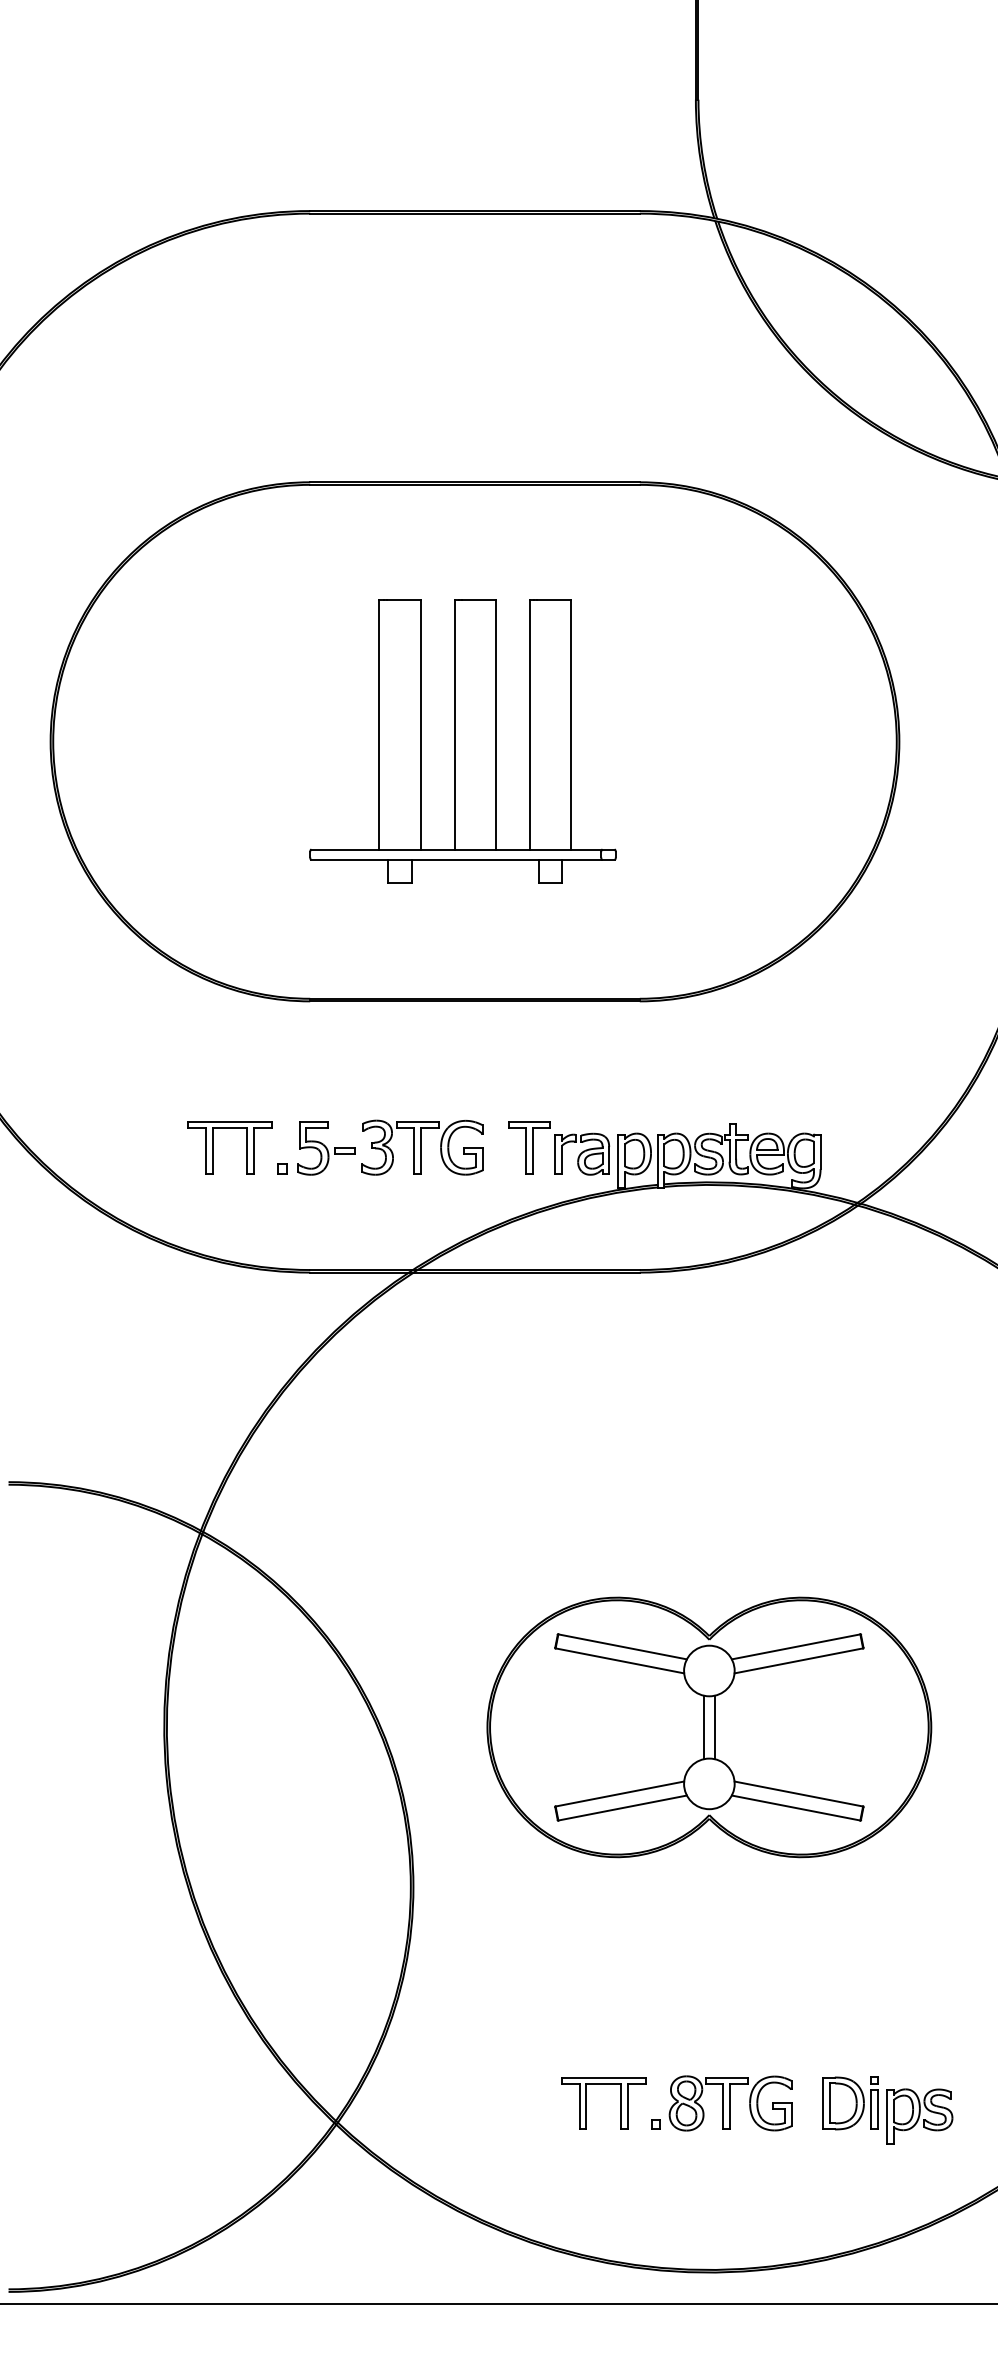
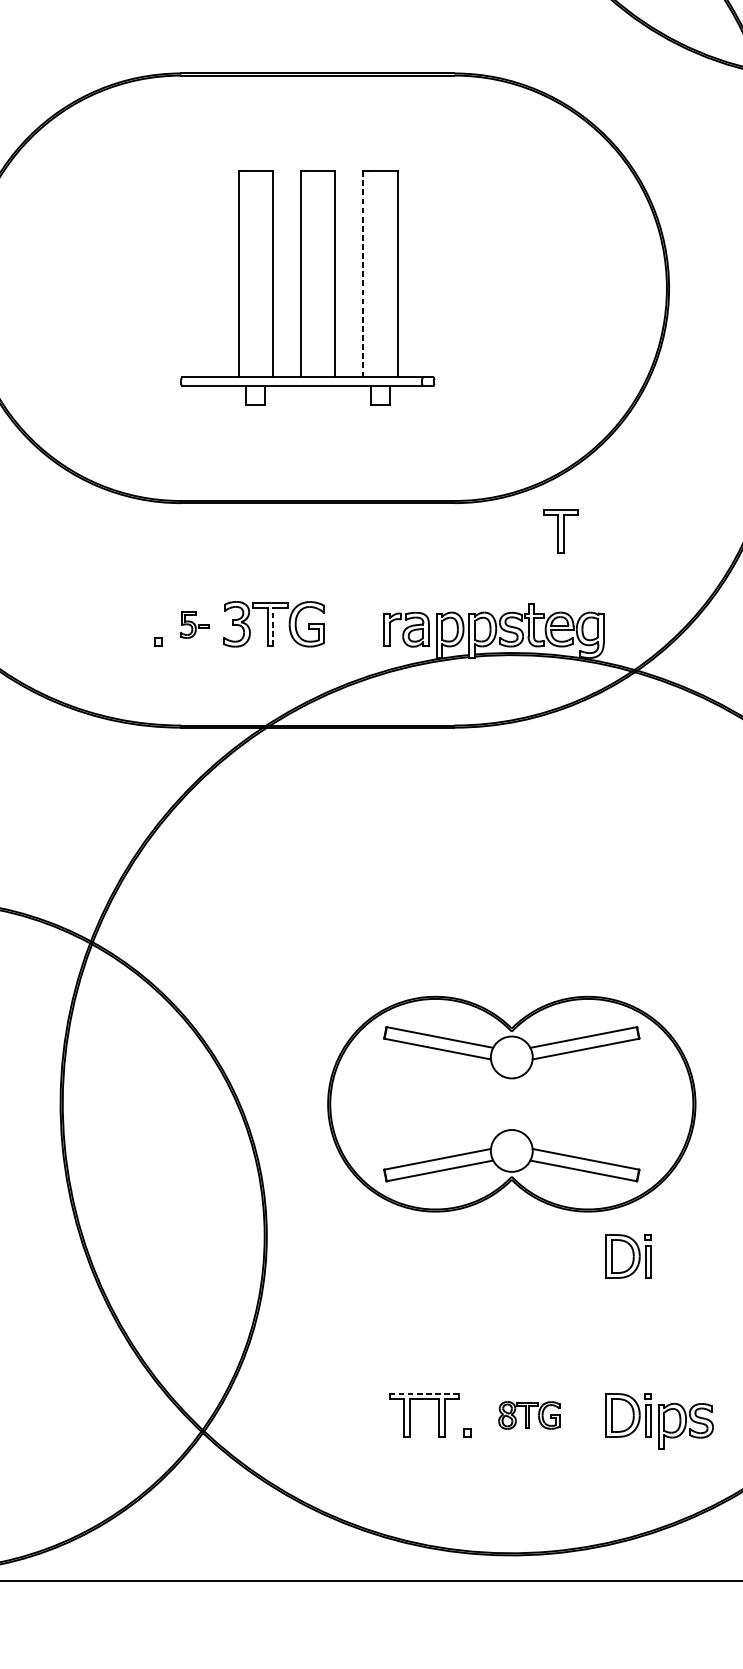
line: (529, 724) -> (362, 273), solid -> dashed
part: (213, 1147) -> (101, 624), removed
part: (529, 1147) -> (560, 531), moved
part: (326, 1148) -> (194, 624), size x0.6
line: (421, 1150) -> (273, 626), solid -> dashed
line: (704, 1727) -> (507, 1104), removed
line: (714, 1727) -> (516, 1104), removed
part: (850, 1911) -> (628, 1256), added
line: (603, 2077) -> (424, 1393), solid -> dashed
part: (730, 2103) -> (529, 1415), size x0.6

